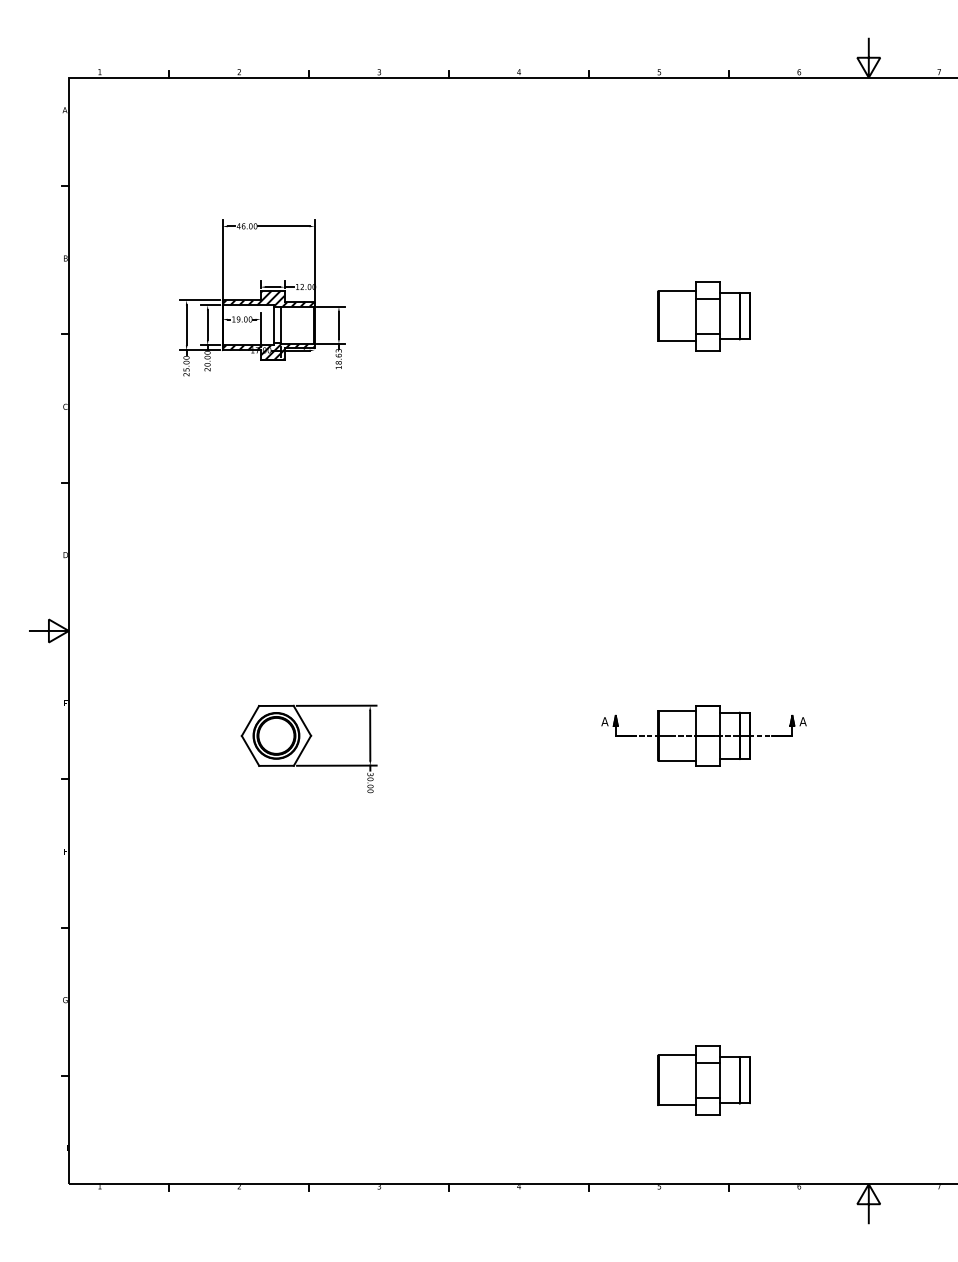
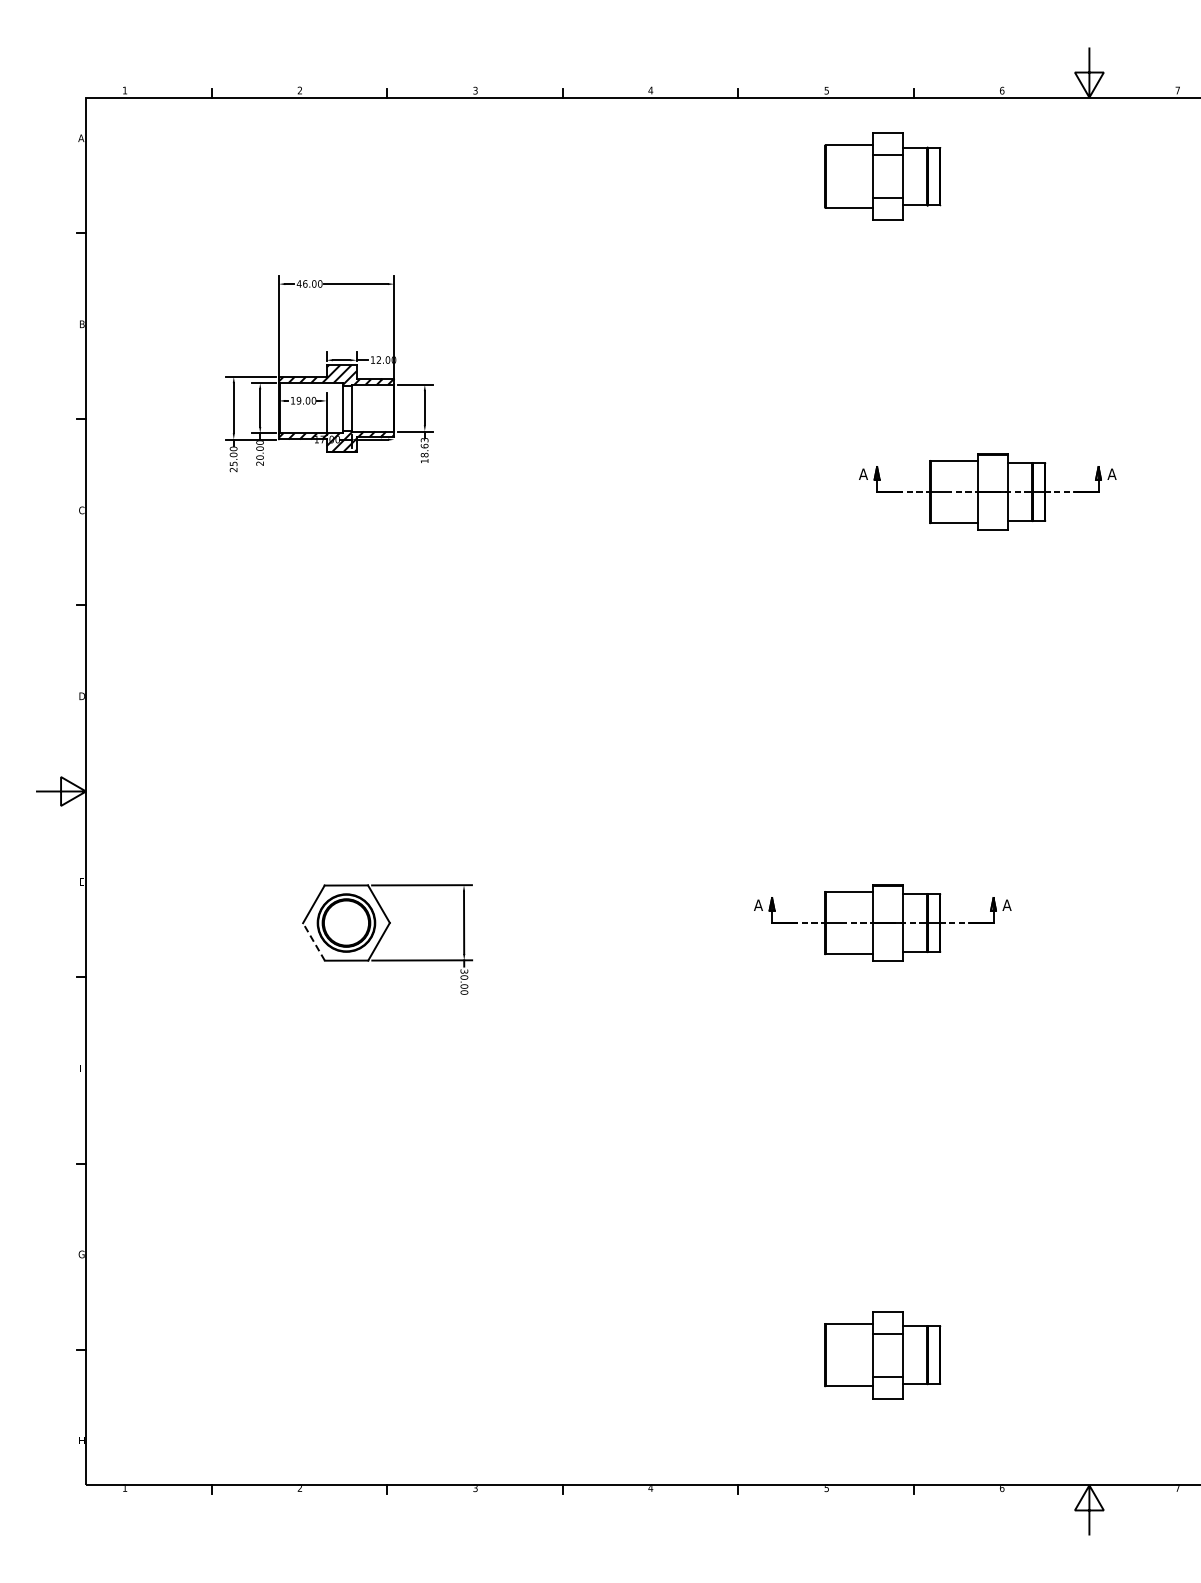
part: (703, 316) -> (882, 176), moved
part: (787, 391) -> (987, 491), added
line: (250, 750) -> (313, 941), solid -> dashed

